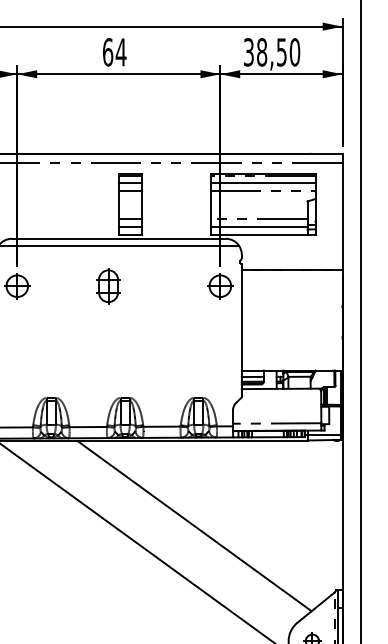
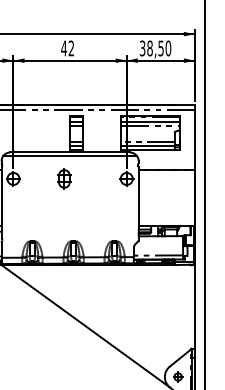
text: (114, 52) -> (67, 48), 64 -> 42
line: (194, 525) -> (112, 312), removed

